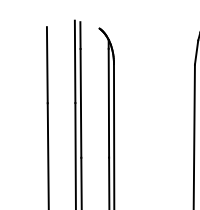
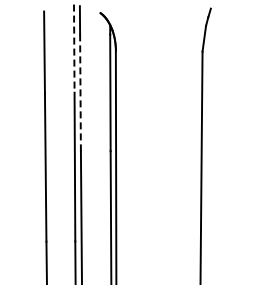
line: (75, 62) -> (74, 49), solid -> dashed
line: (80, 102) -> (80, 92), solid -> dashed

